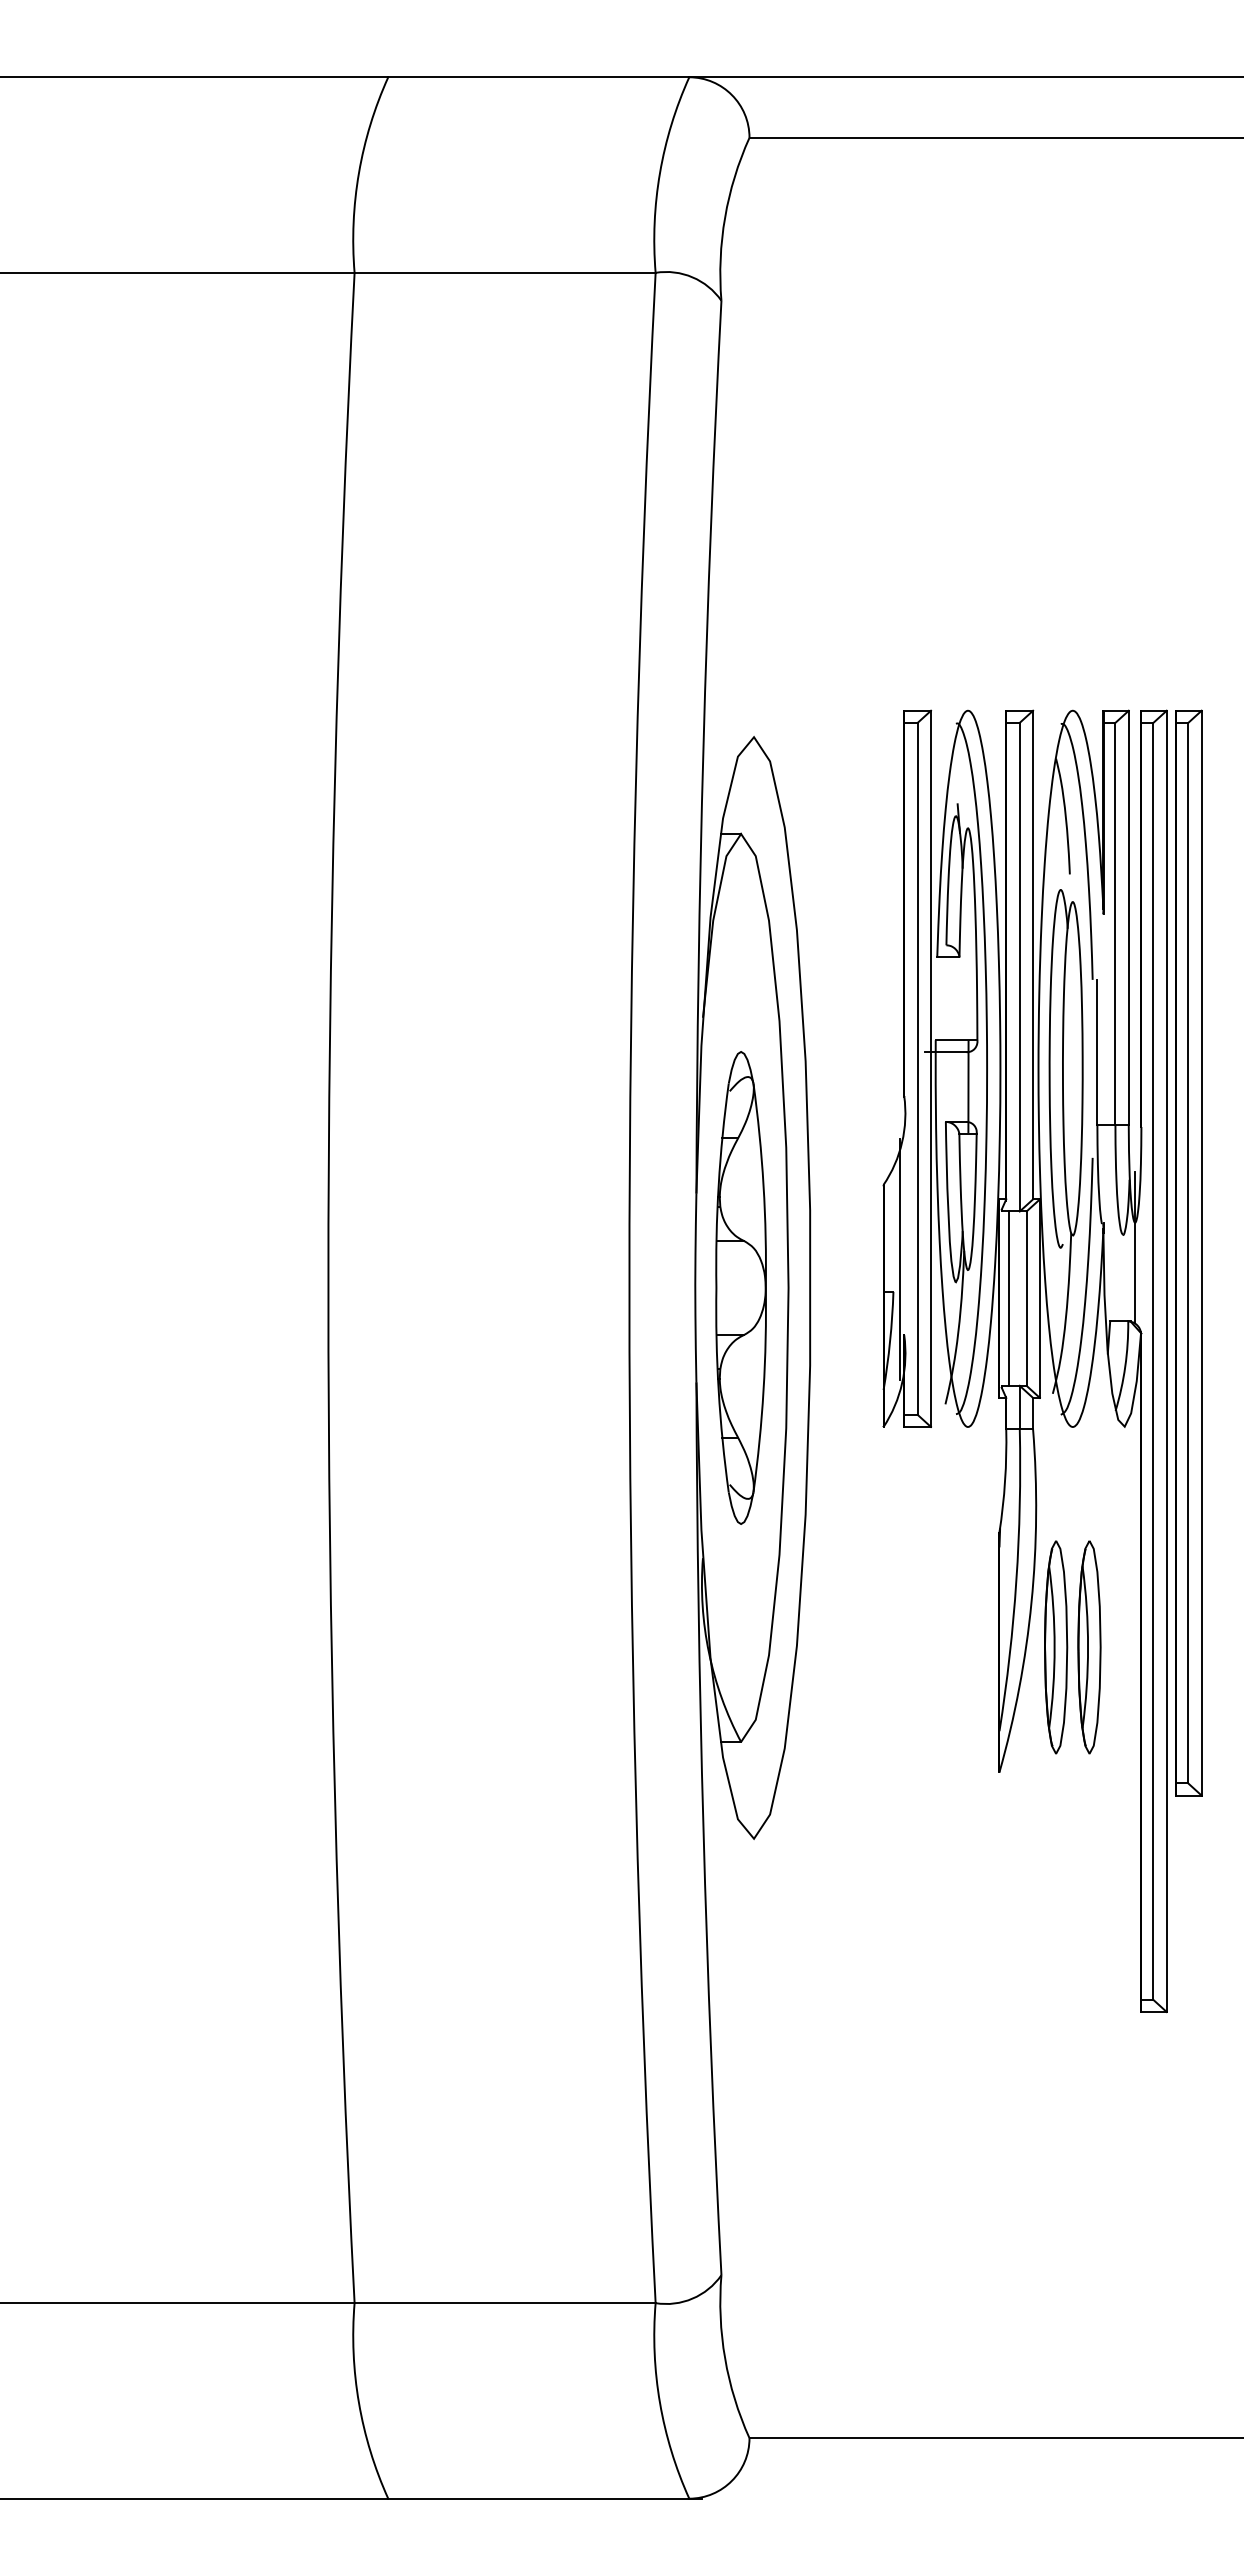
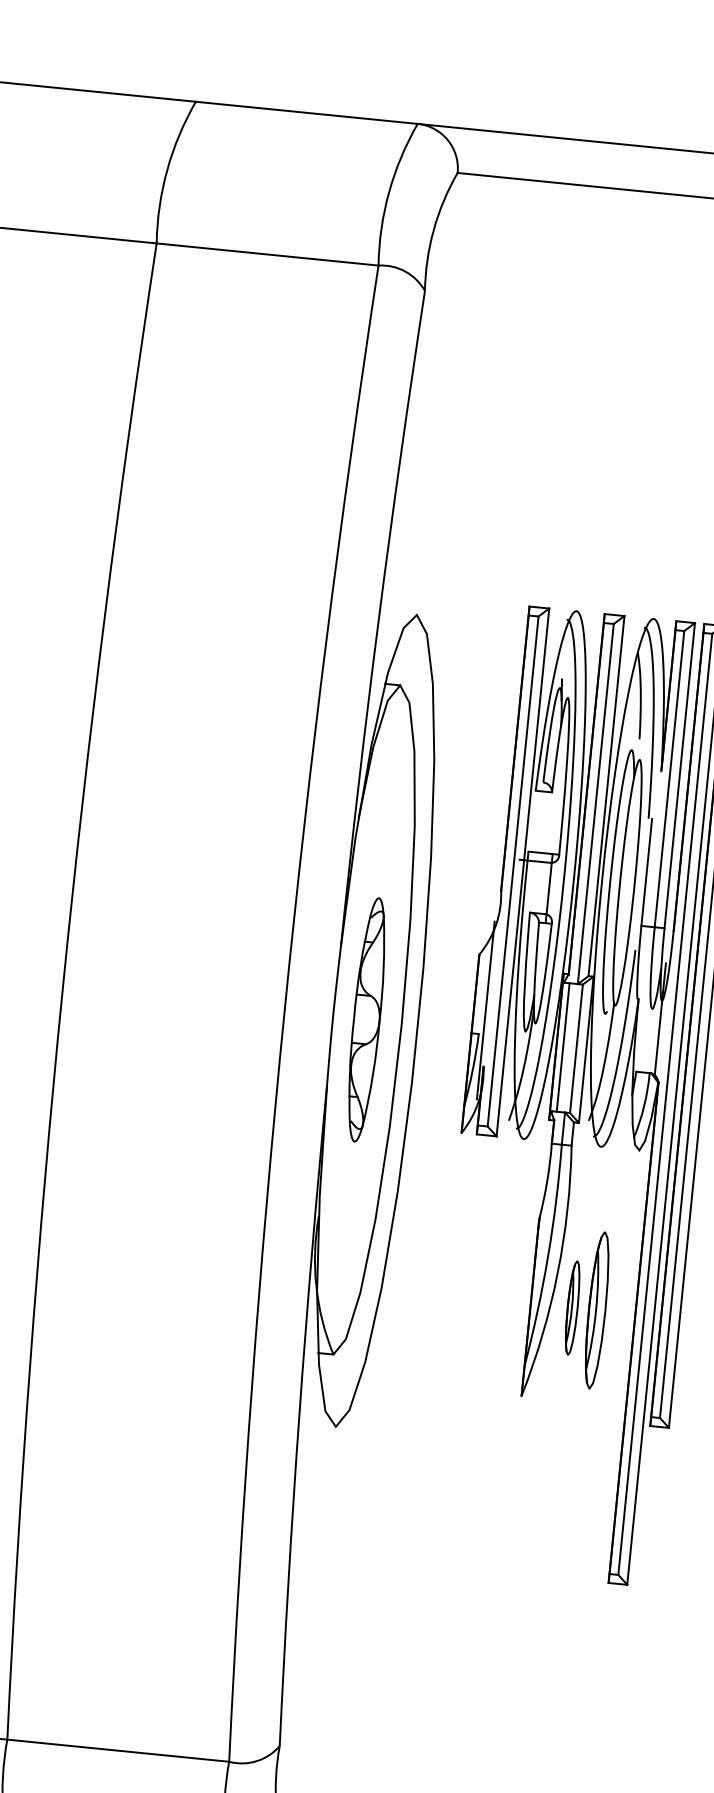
part: (740, 1287) -> (366, 1019), size x0.7
part: (1056, 1647) -> (572, 1308), size x0.6

